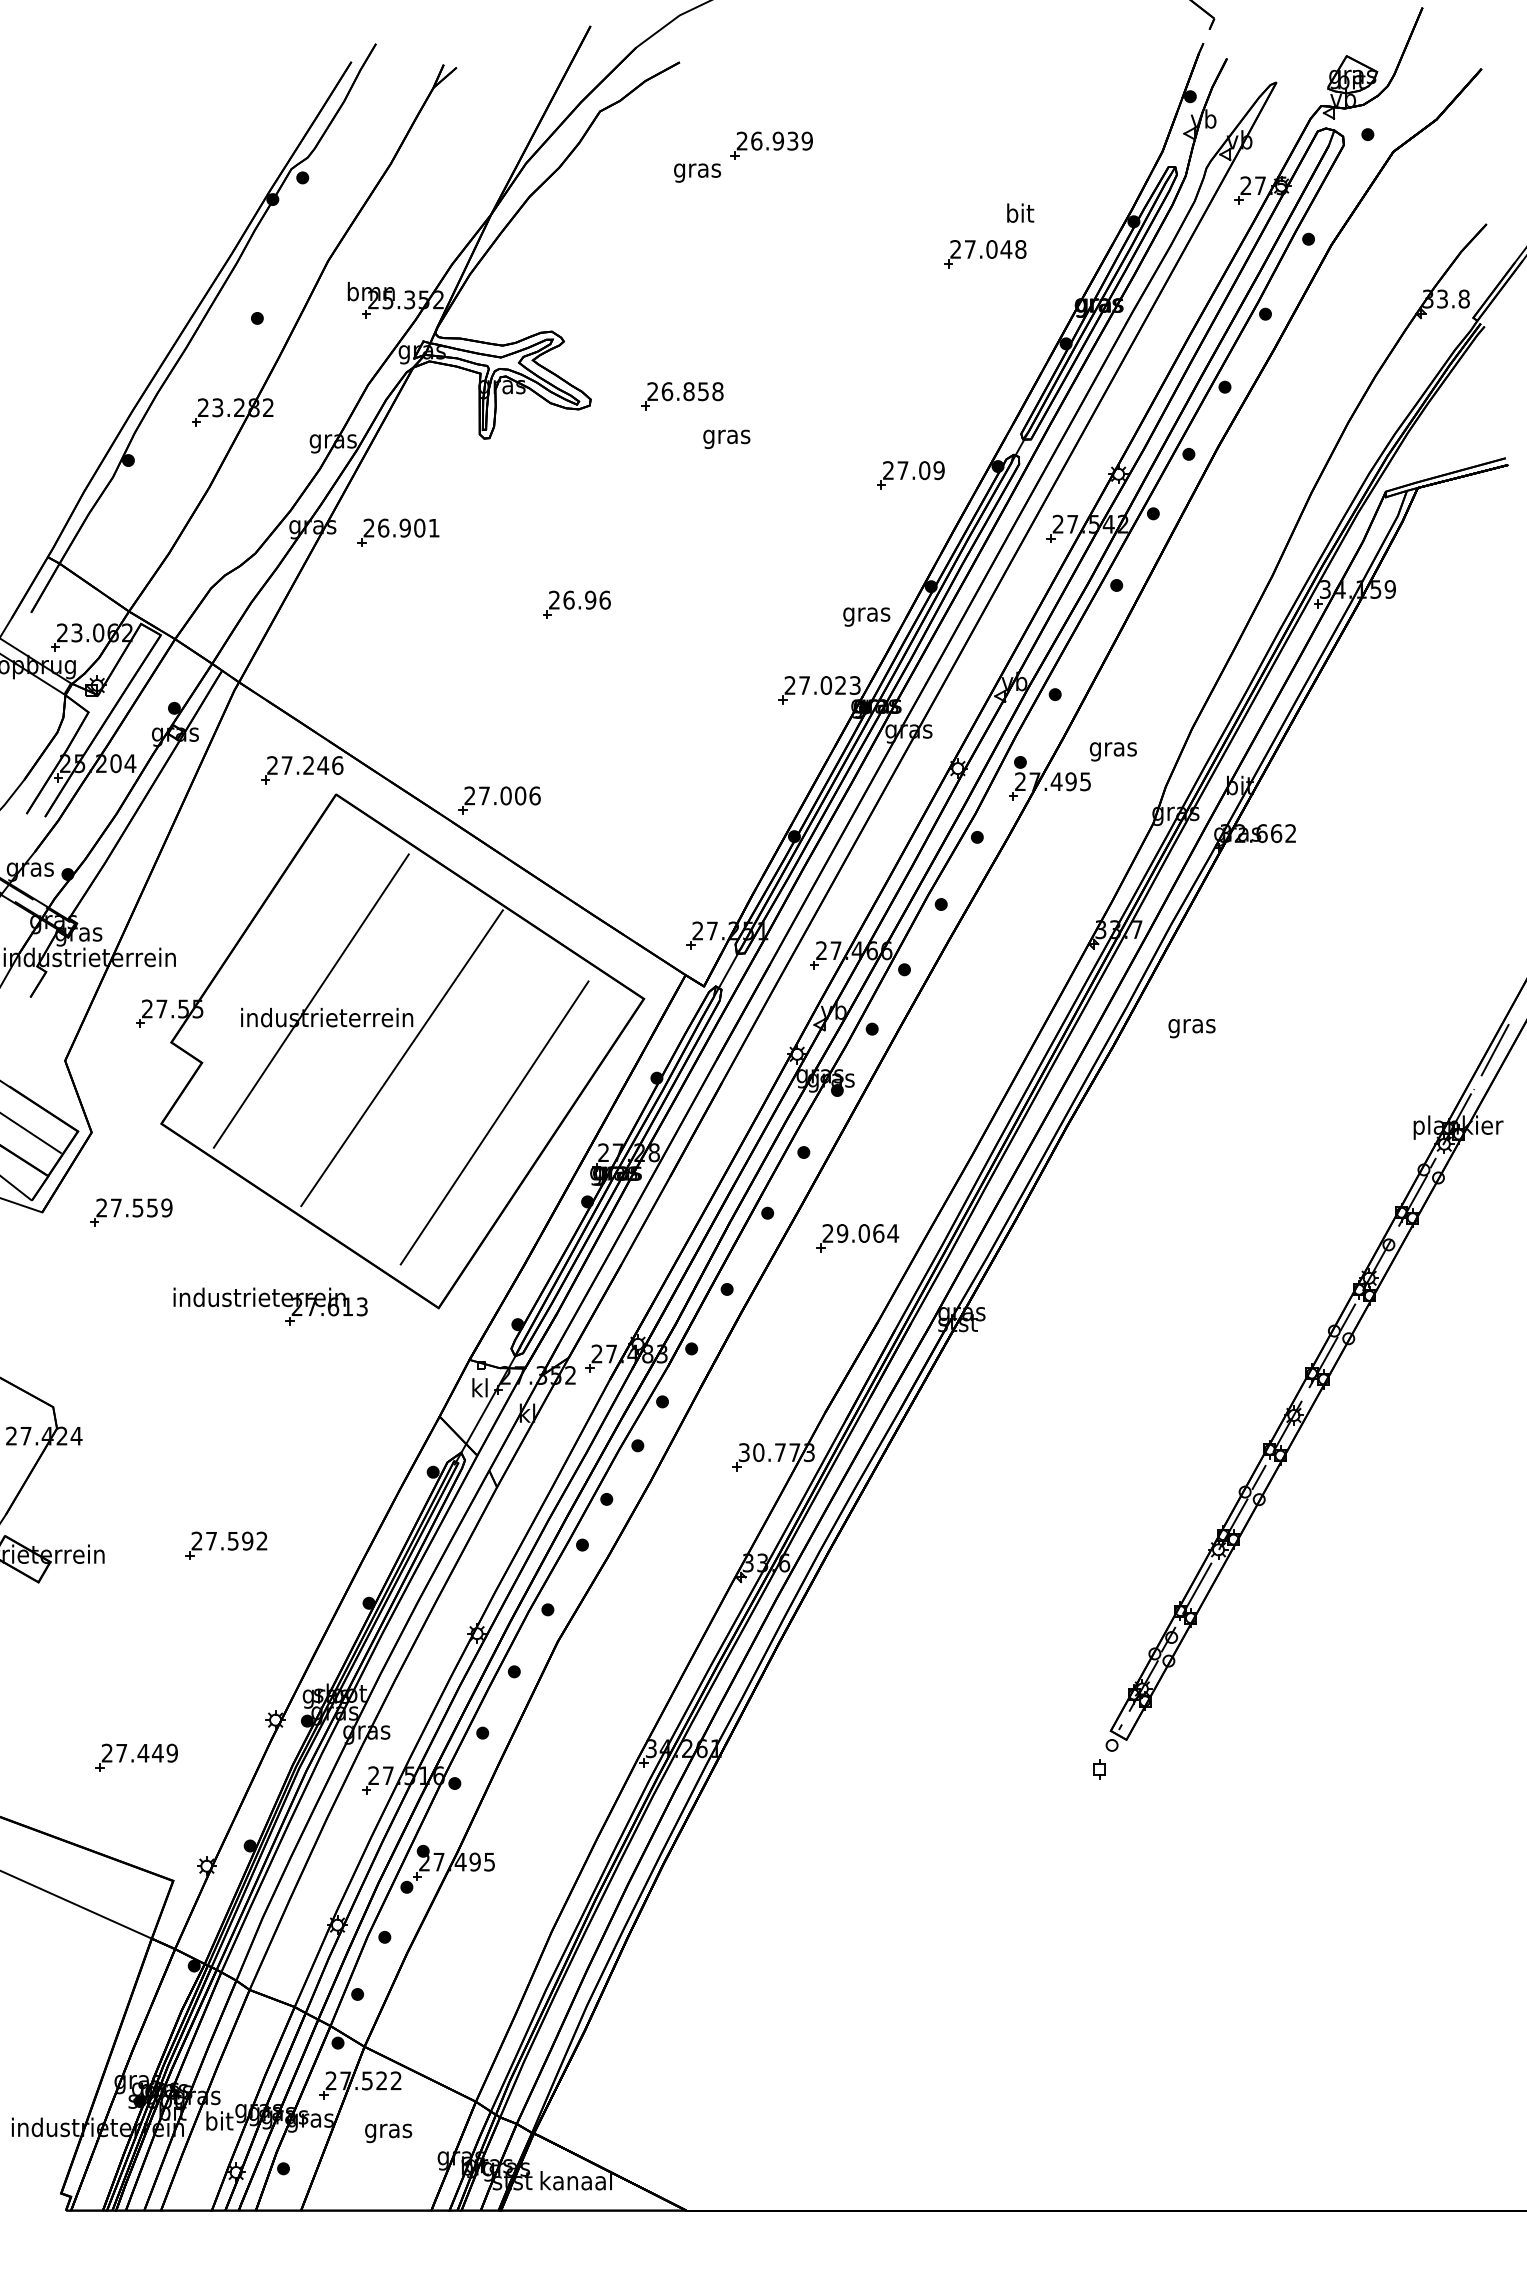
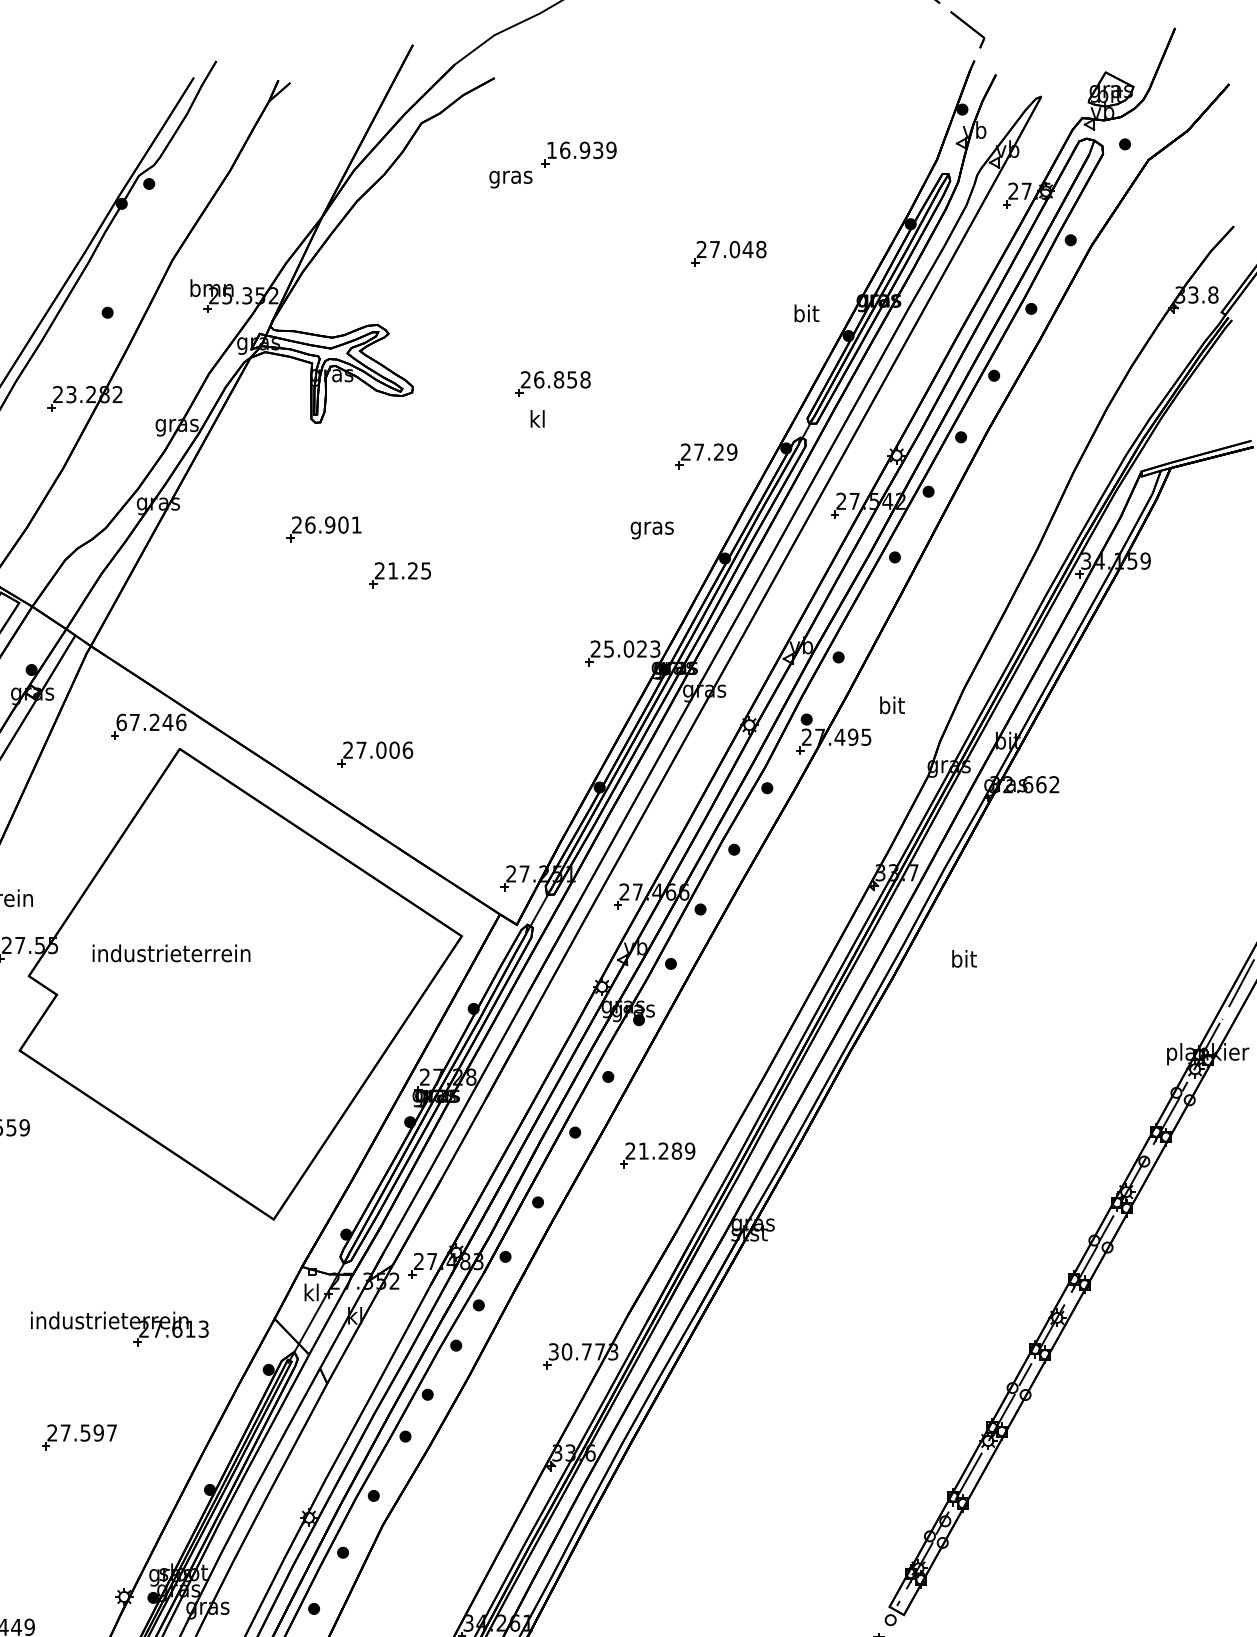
text: (741, 140) -> (551, 149), 26.939 -> 16.939
text: (1020, 212) -> (806, 312), moved
part: (985, 254) -> (728, 254), moved
part: (682, 396) -> (553, 384), moved
text: (726, 436) -> (537, 420), gras -> kl
text: (924, 470) -> (718, 452), 27.09 -> 27.29
part: (398, 532) -> (323, 529), moved
text: (586, 599) -> (409, 570), 26.96 -> 21.25
text: (866, 616) -> (651, 529), moved
text: (804, 685) -> (608, 649), 27.023 -> 25.023
text: (1112, 749) -> (891, 707), gras -> bit
text: (272, 765) -> (121, 722), 27.246 -> 67.246
part: (499, 800) -> (375, 754), moved
line: (310, 1000) -> (156, 937), removed
text: (1191, 1025) -> (963, 960), gras -> bit
line: (401, 1058) -> (239, 990), removed
line: (494, 1122) -> (324, 1049), removed
text: (867, 1233) -> (666, 1151), 29.064 -> 21.289
part: (270, 1306) -> (119, 1328), moved
text: (261, 1540) -> (111, 1432), 27.592 -> 27.597

